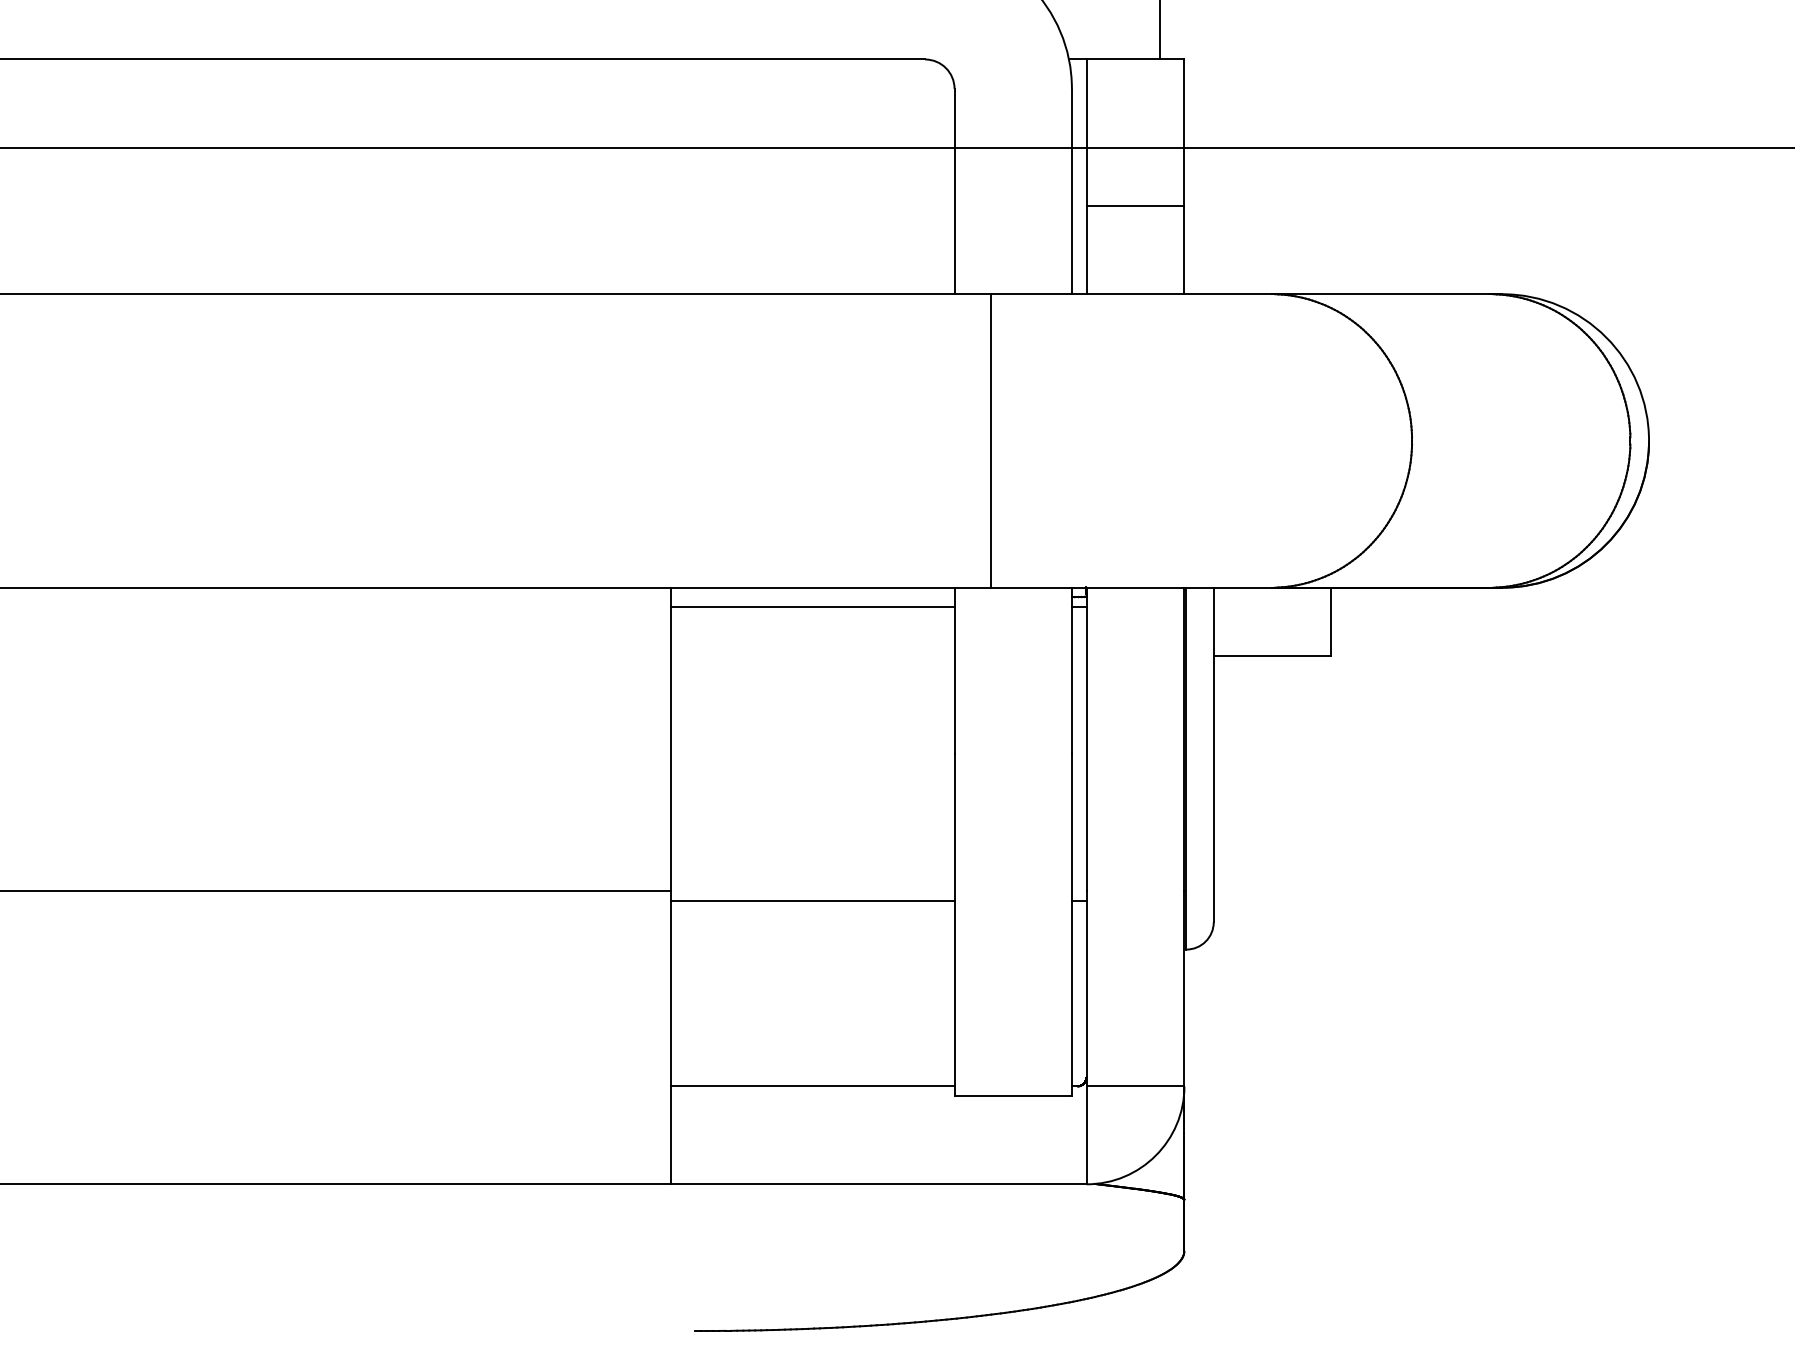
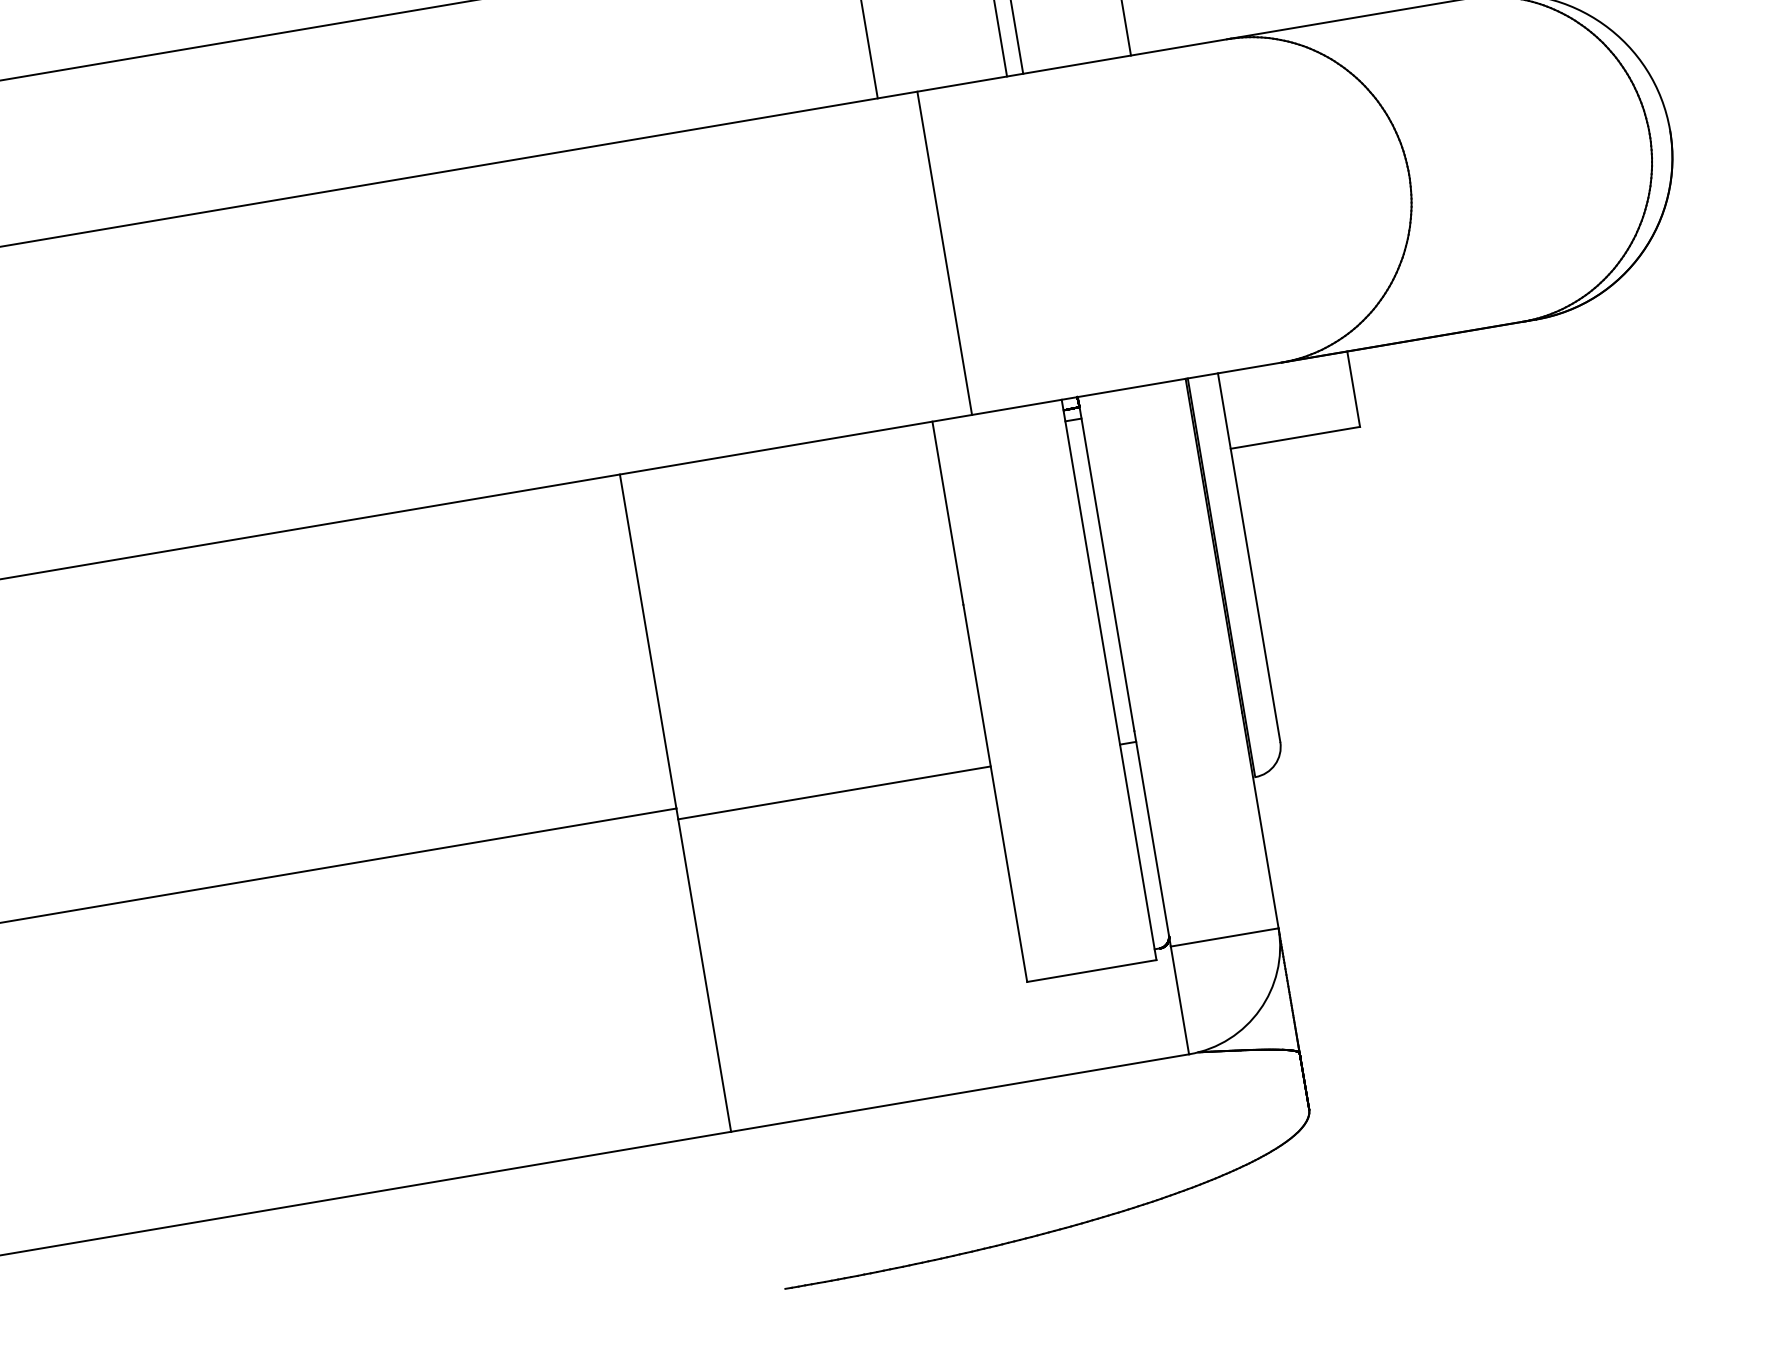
line: (812, 607) -> (779, 469), removed
line: (812, 1086) -> (868, 997), removed

